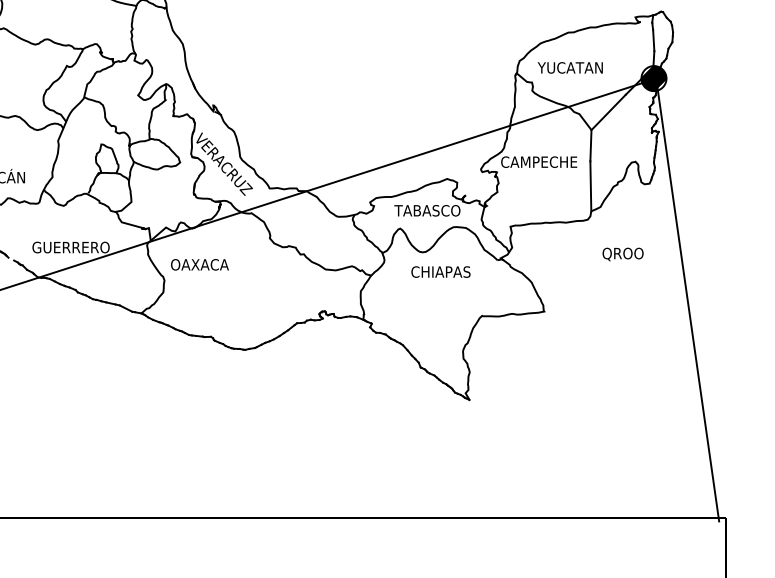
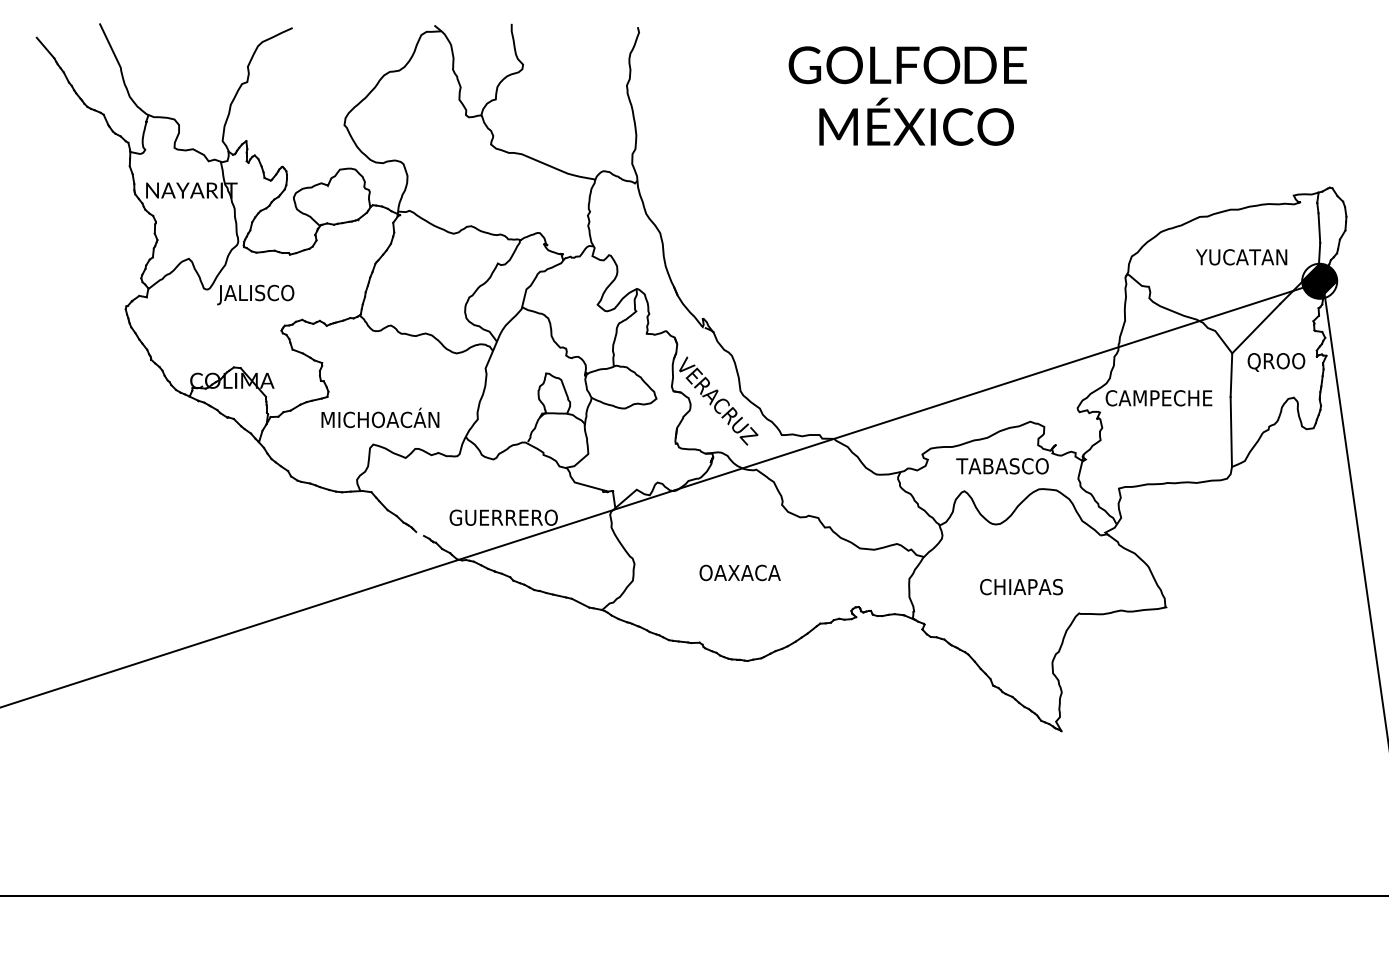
text: (570, 68) -> (1241, 257), moved
text: (623, 254) -> (1276, 362), moved
text: (199, 264) -> (739, 572), moved
text: (440, 272) -> (1021, 587), moved

